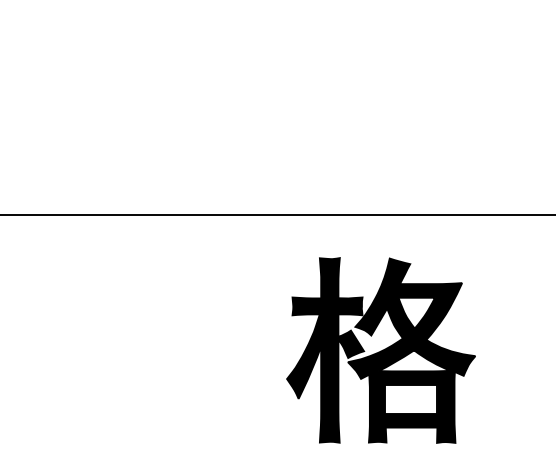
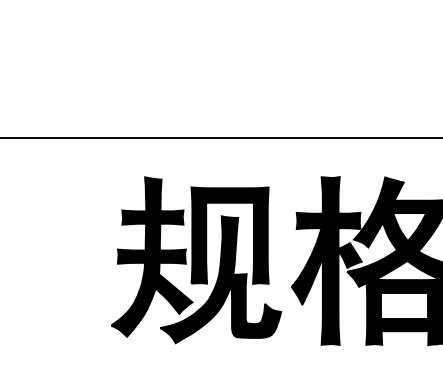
part: (182, 349) -> (196, 260), added

